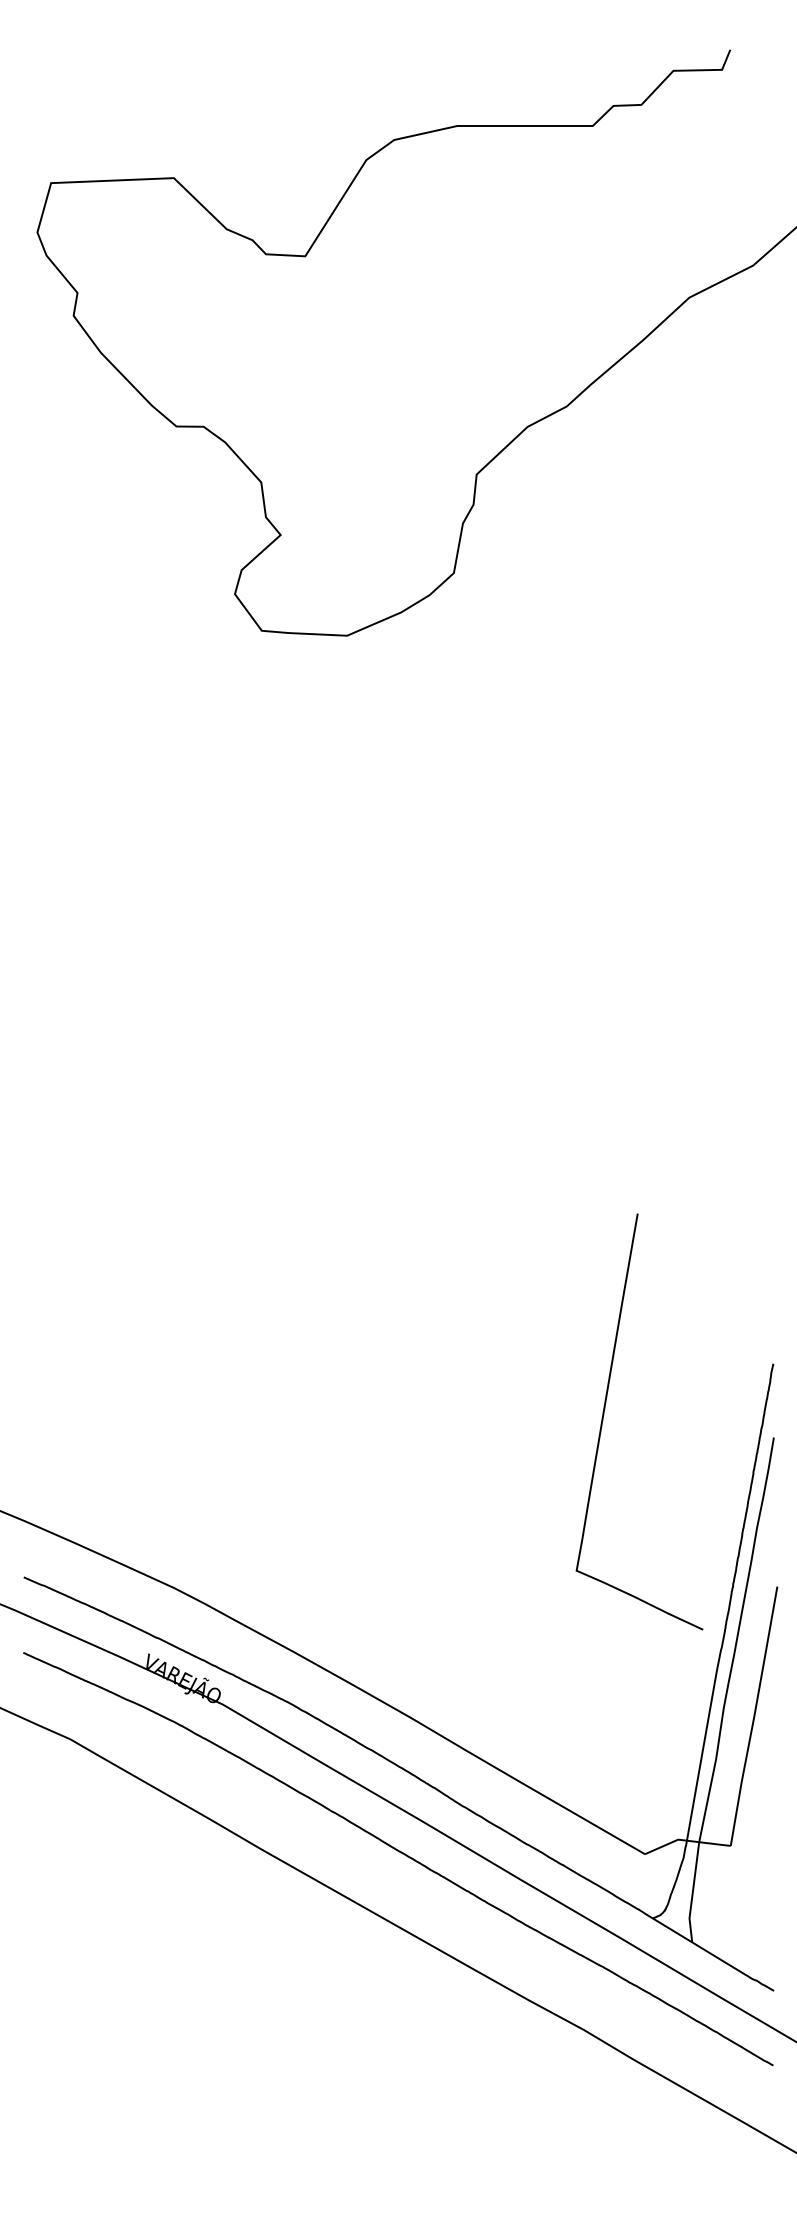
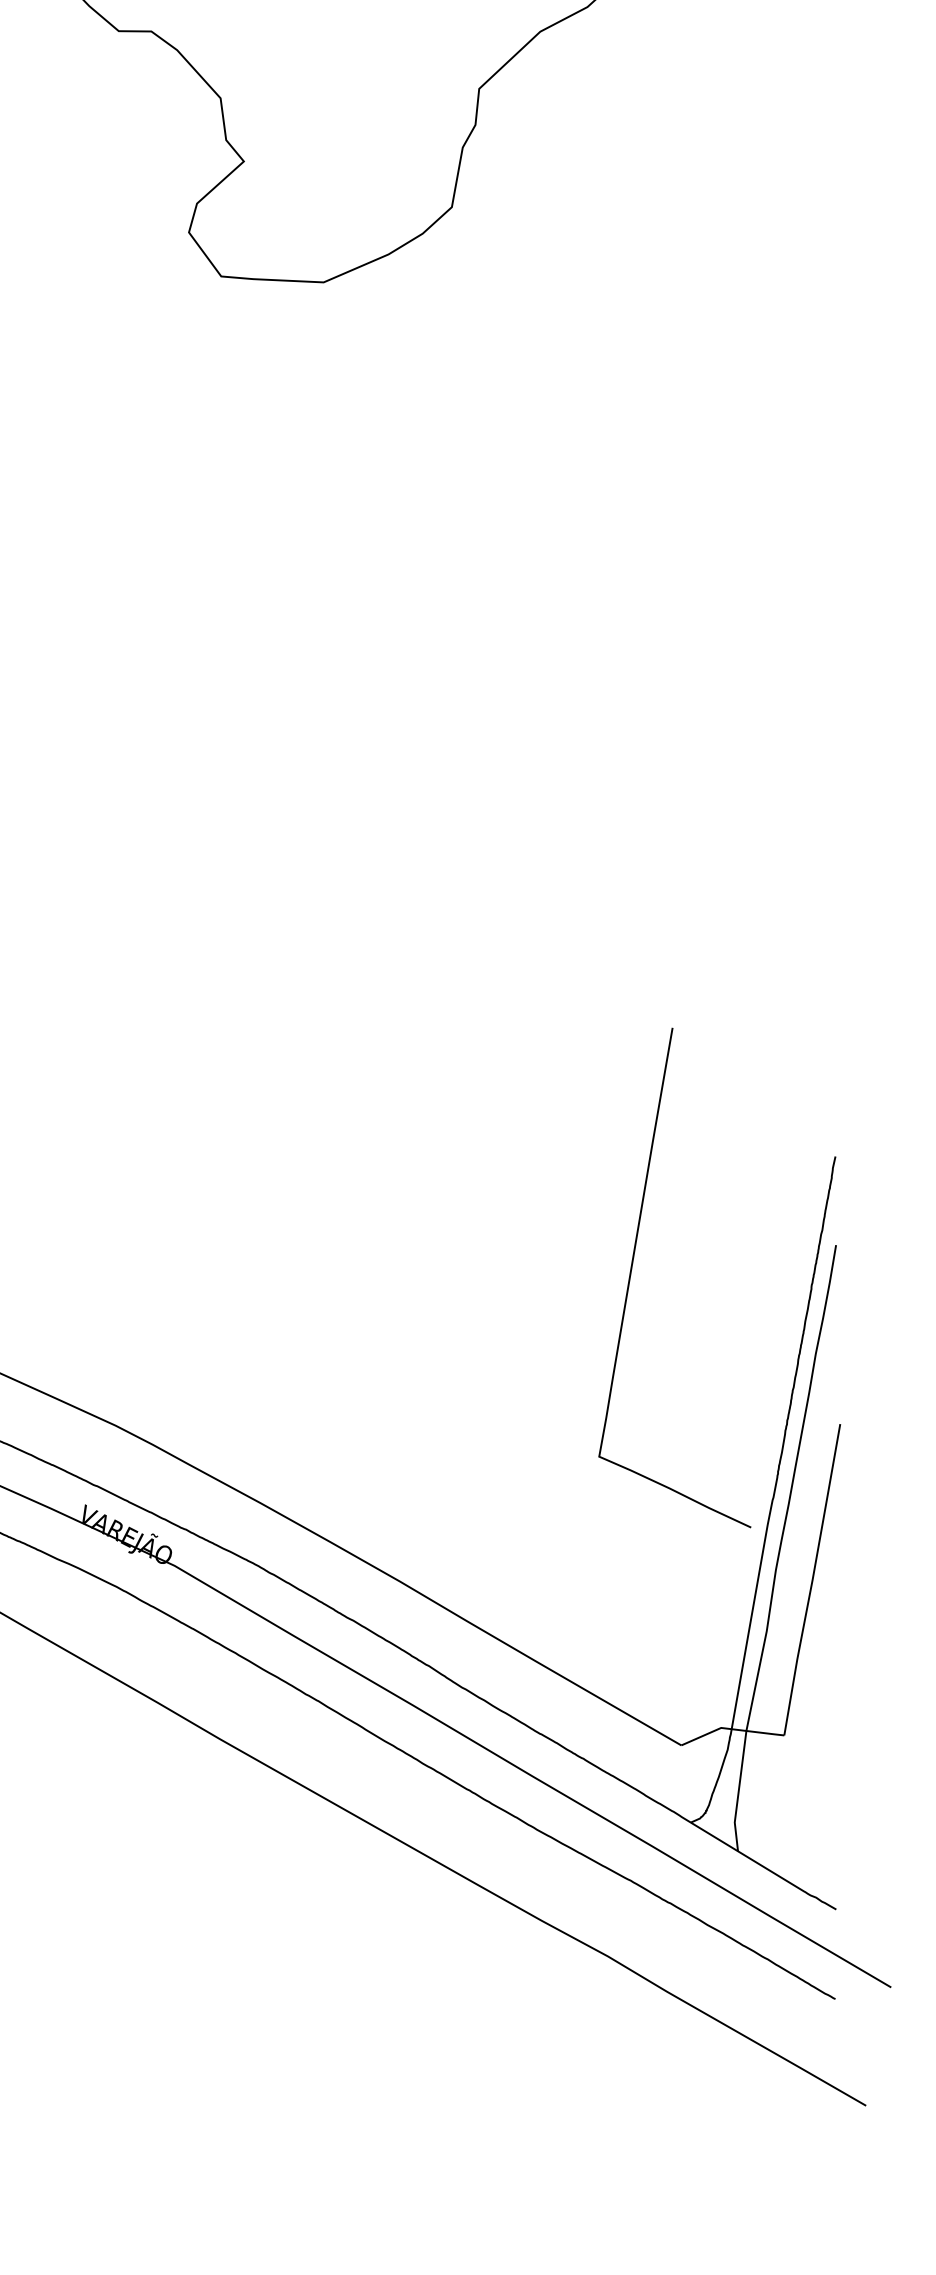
curve: (604, 1415) -> (632, 1270), moved

